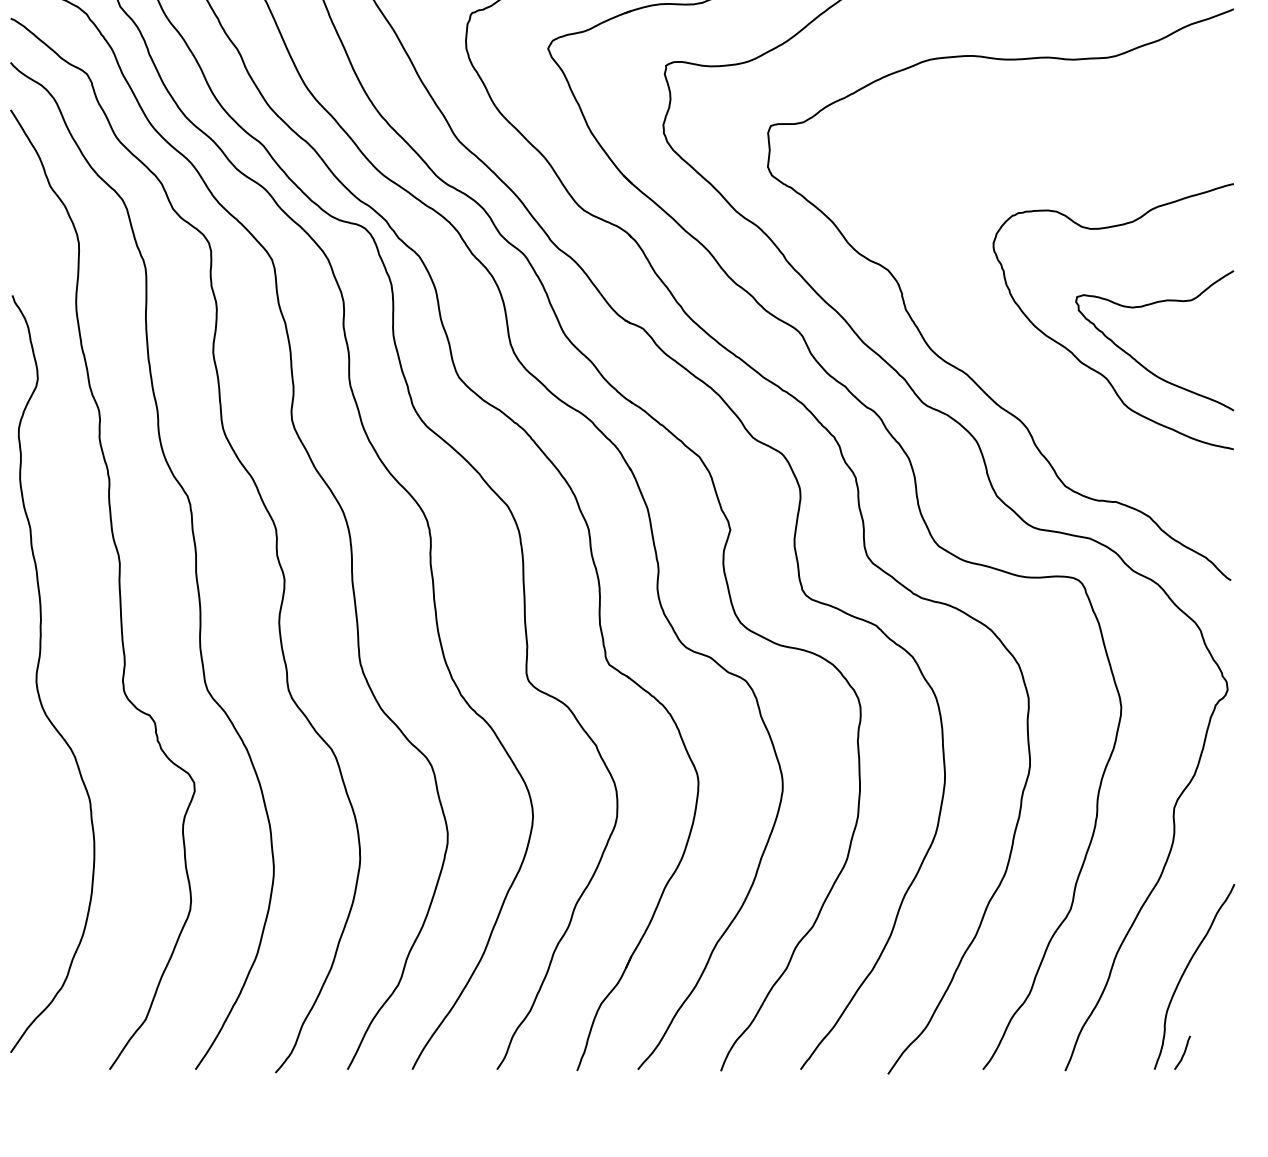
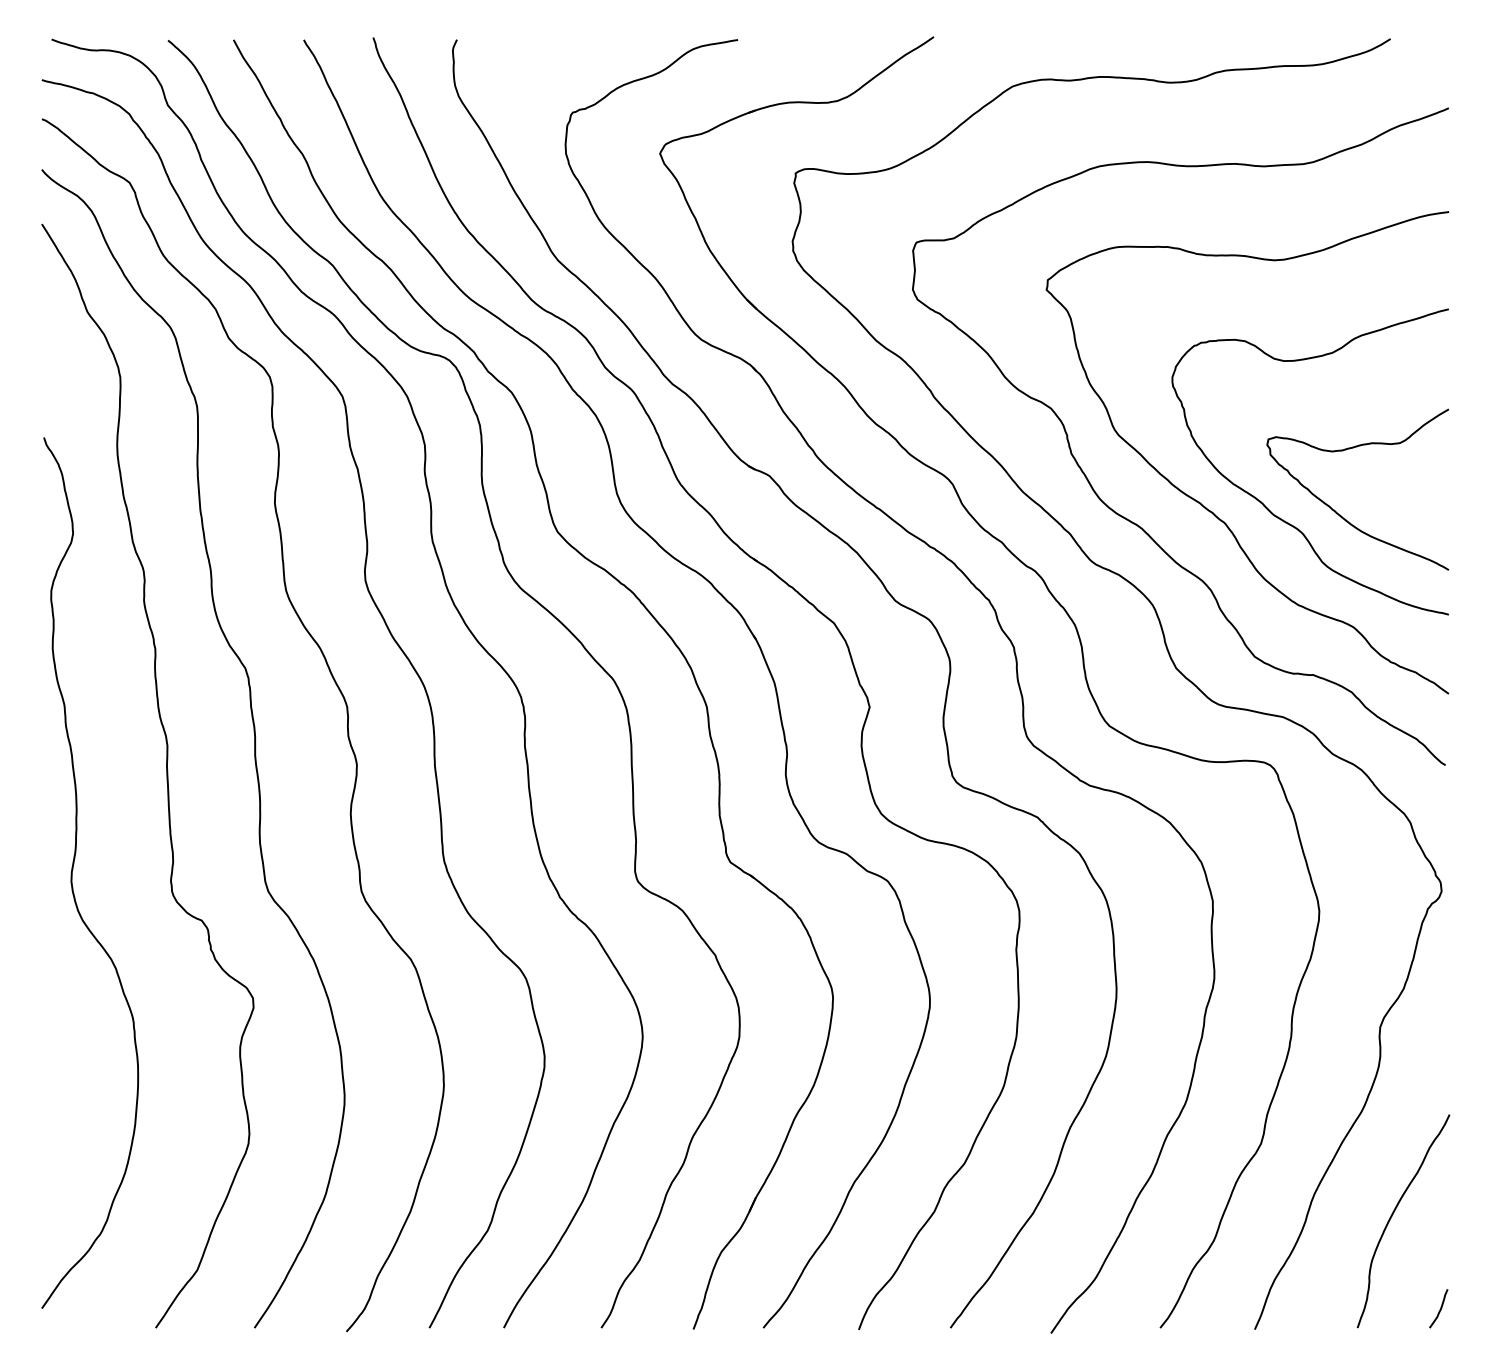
curve: (1022, 355) -> (1205, 506), added
curve: (1183, 1053) -> (1439, 1309), moved

